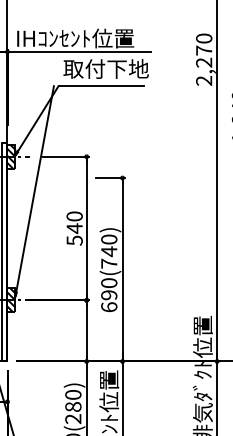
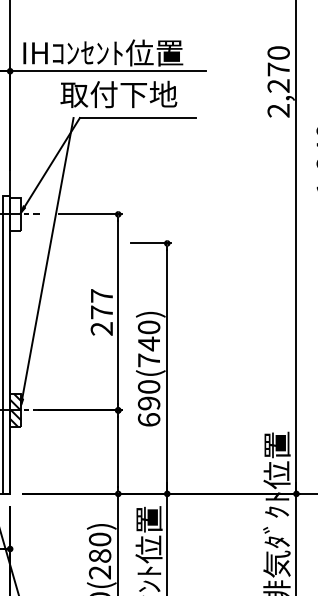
text: (105, 68) -> (118, 94), moved
hatch: (11, 156) -> (15, 214), removed
text: (74, 228) -> (101, 312), 540 -> 277

